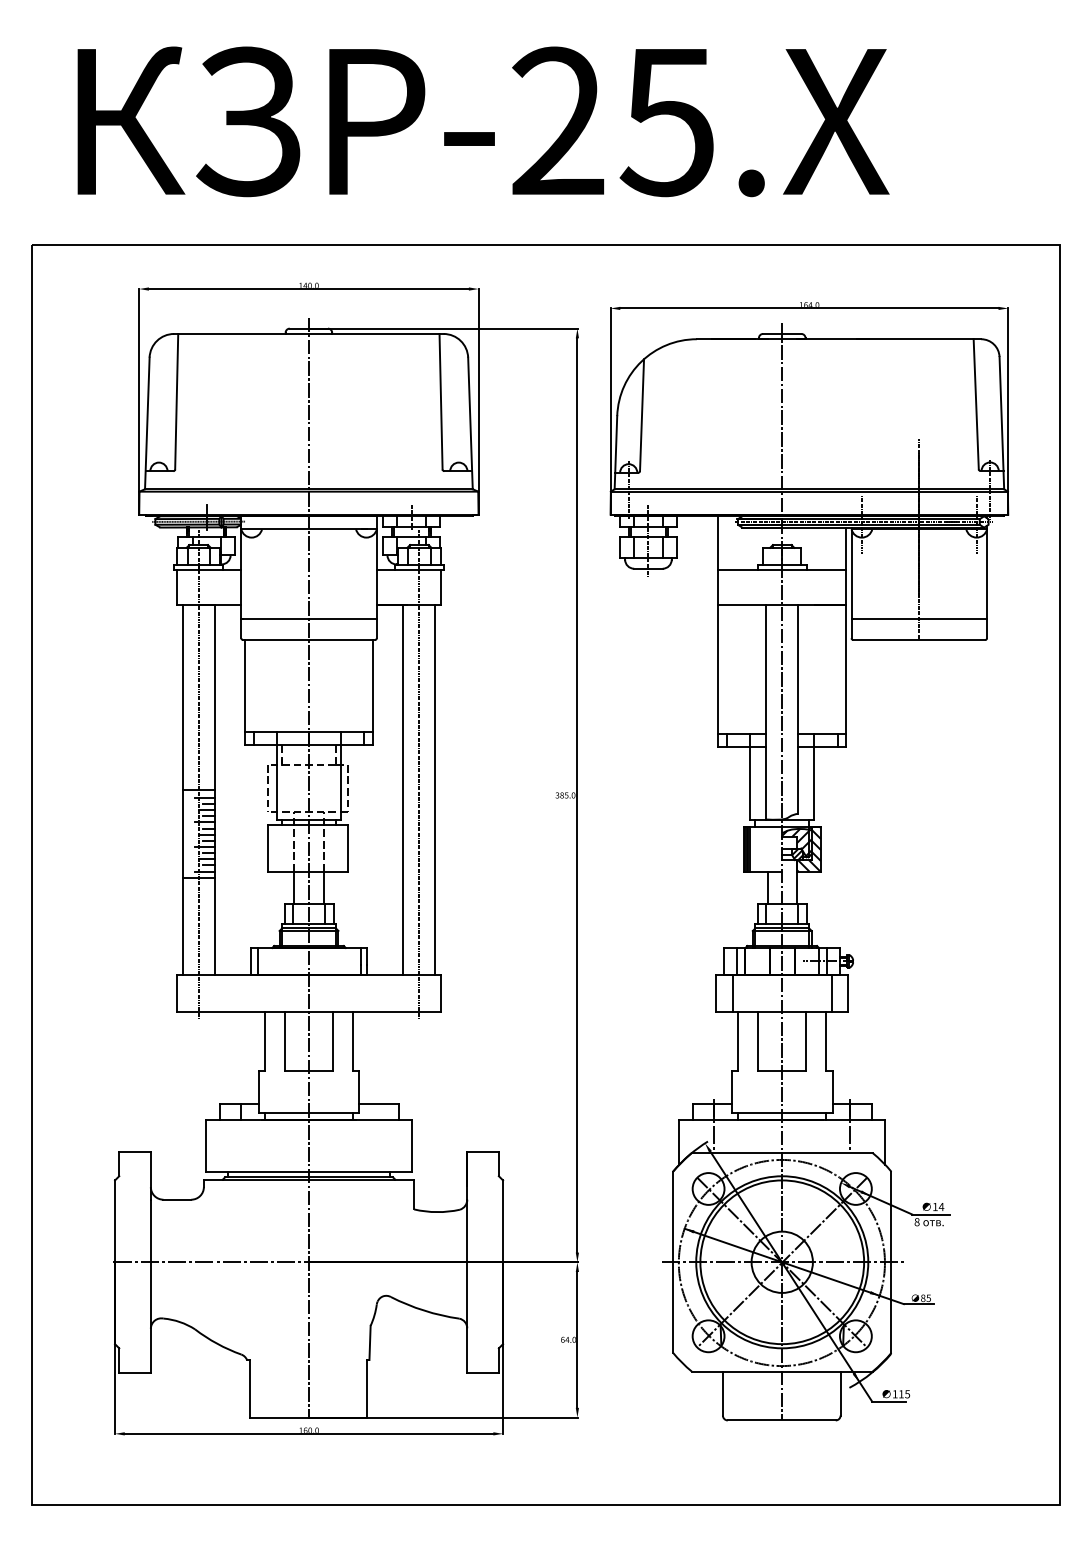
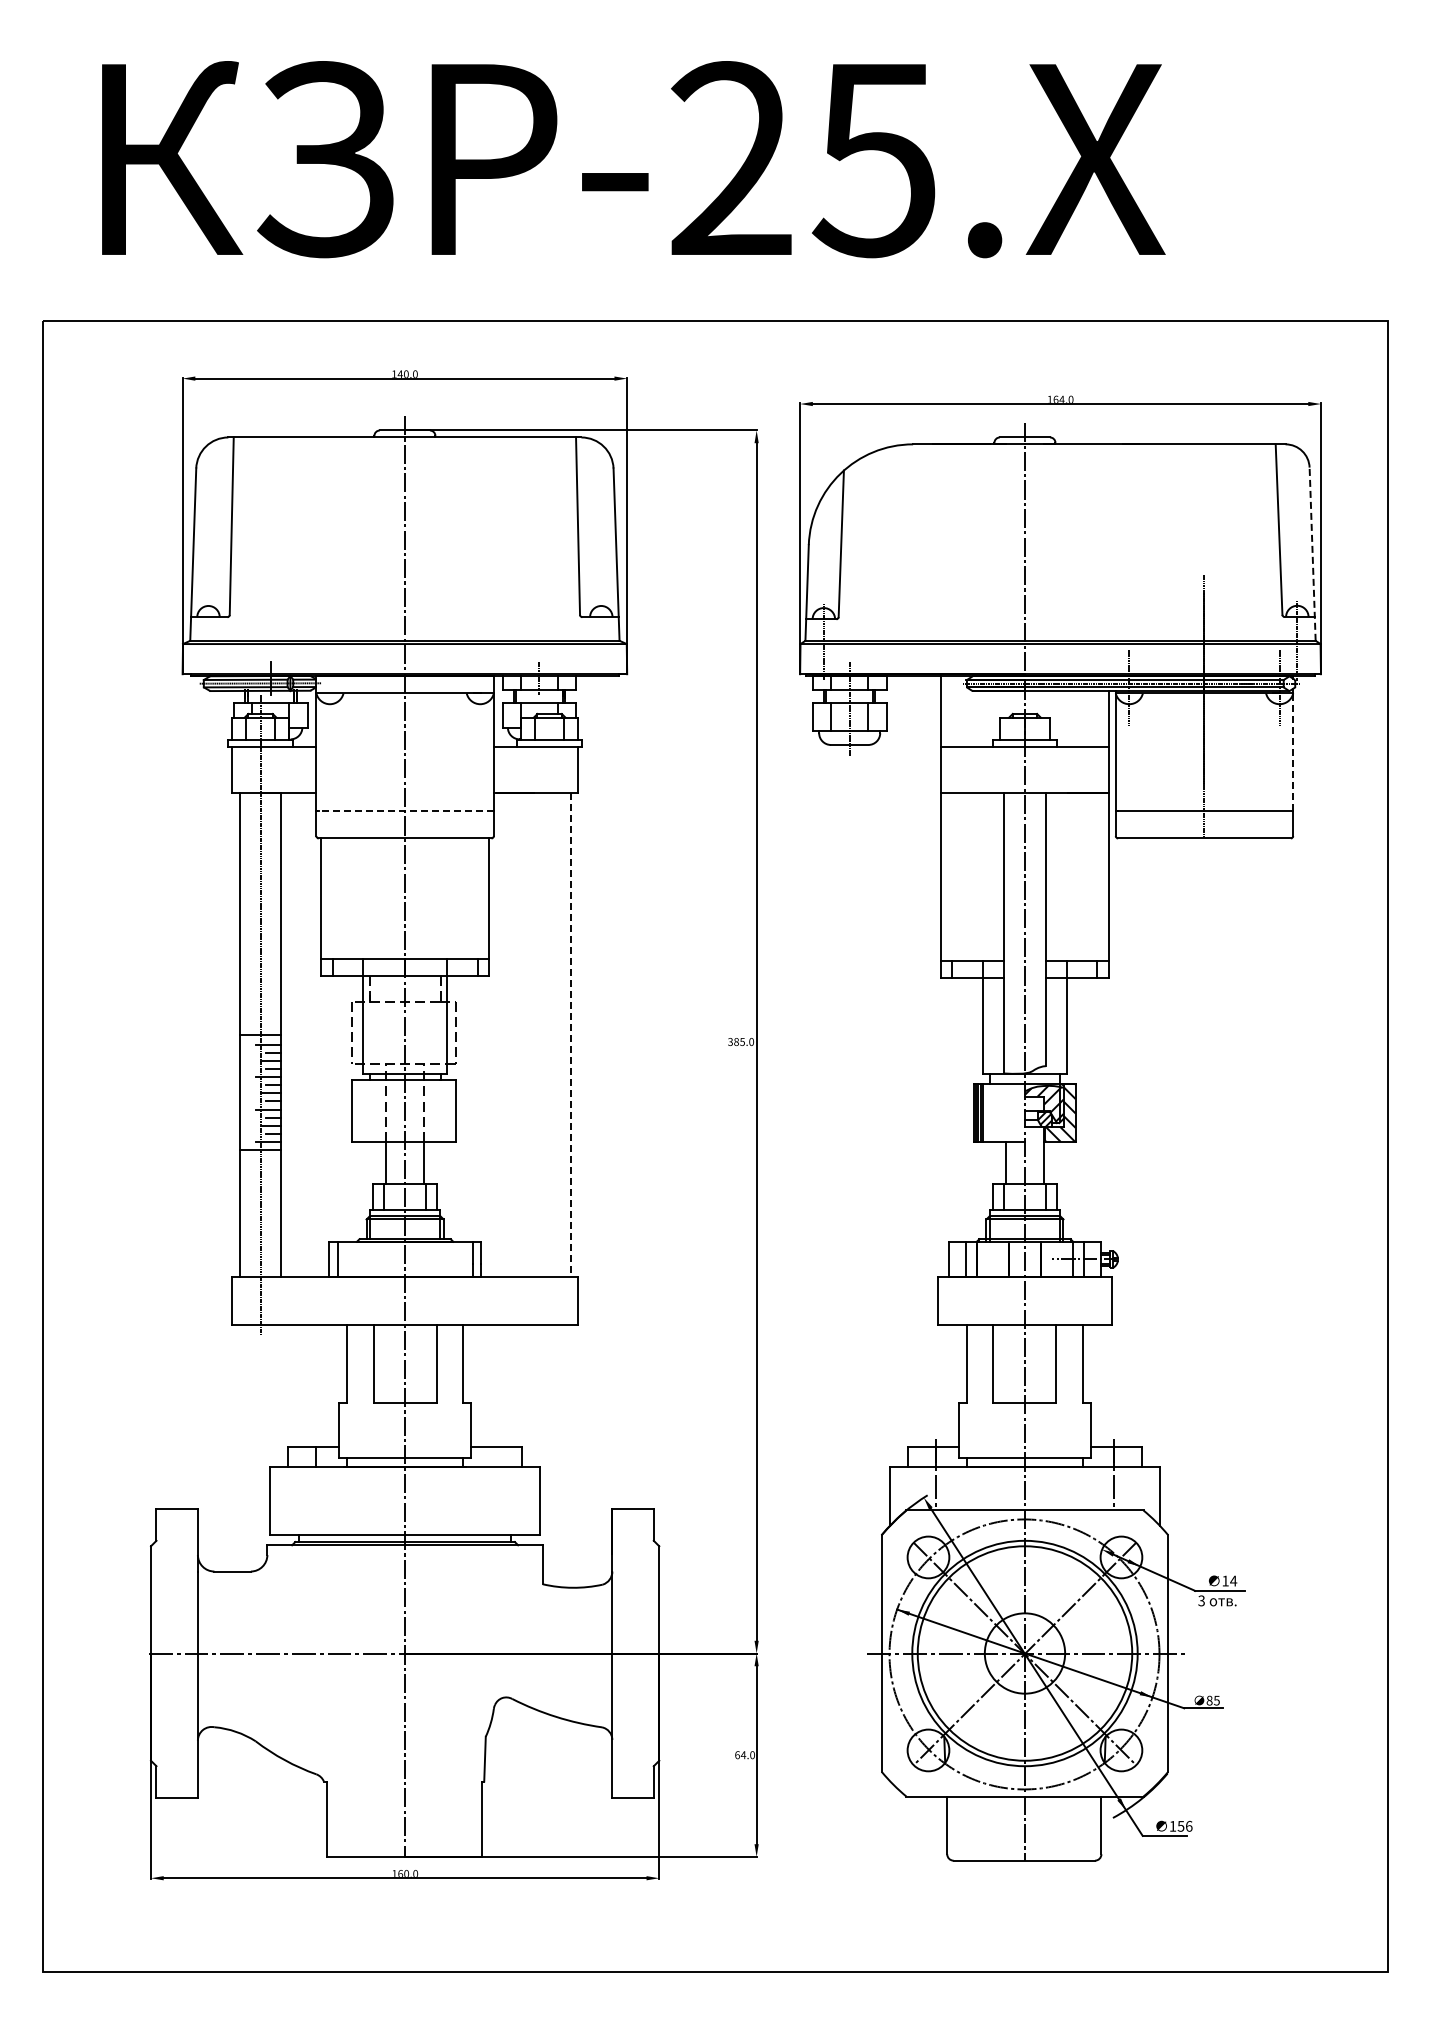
line: (1001, 423) -> (1312, 554), solid -> dashed
line: (987, 573) -> (1293, 751), solid -> dashed
line: (309, 618) -> (405, 810), solid -> dashed
line: (419, 774) -> (549, 1014), removed
line: (403, 789) -> (528, 1034), removed
line: (435, 790) -> (570, 1035), solid -> dashed
line: (732, 993) -> (959, 1301), removed
line: (832, 993) -> (1090, 1301), removed
text: (917, 1221) -> (1201, 1600), 8 -> 3
text: (904, 1393) -> (1184, 1825), 115 -> 156

